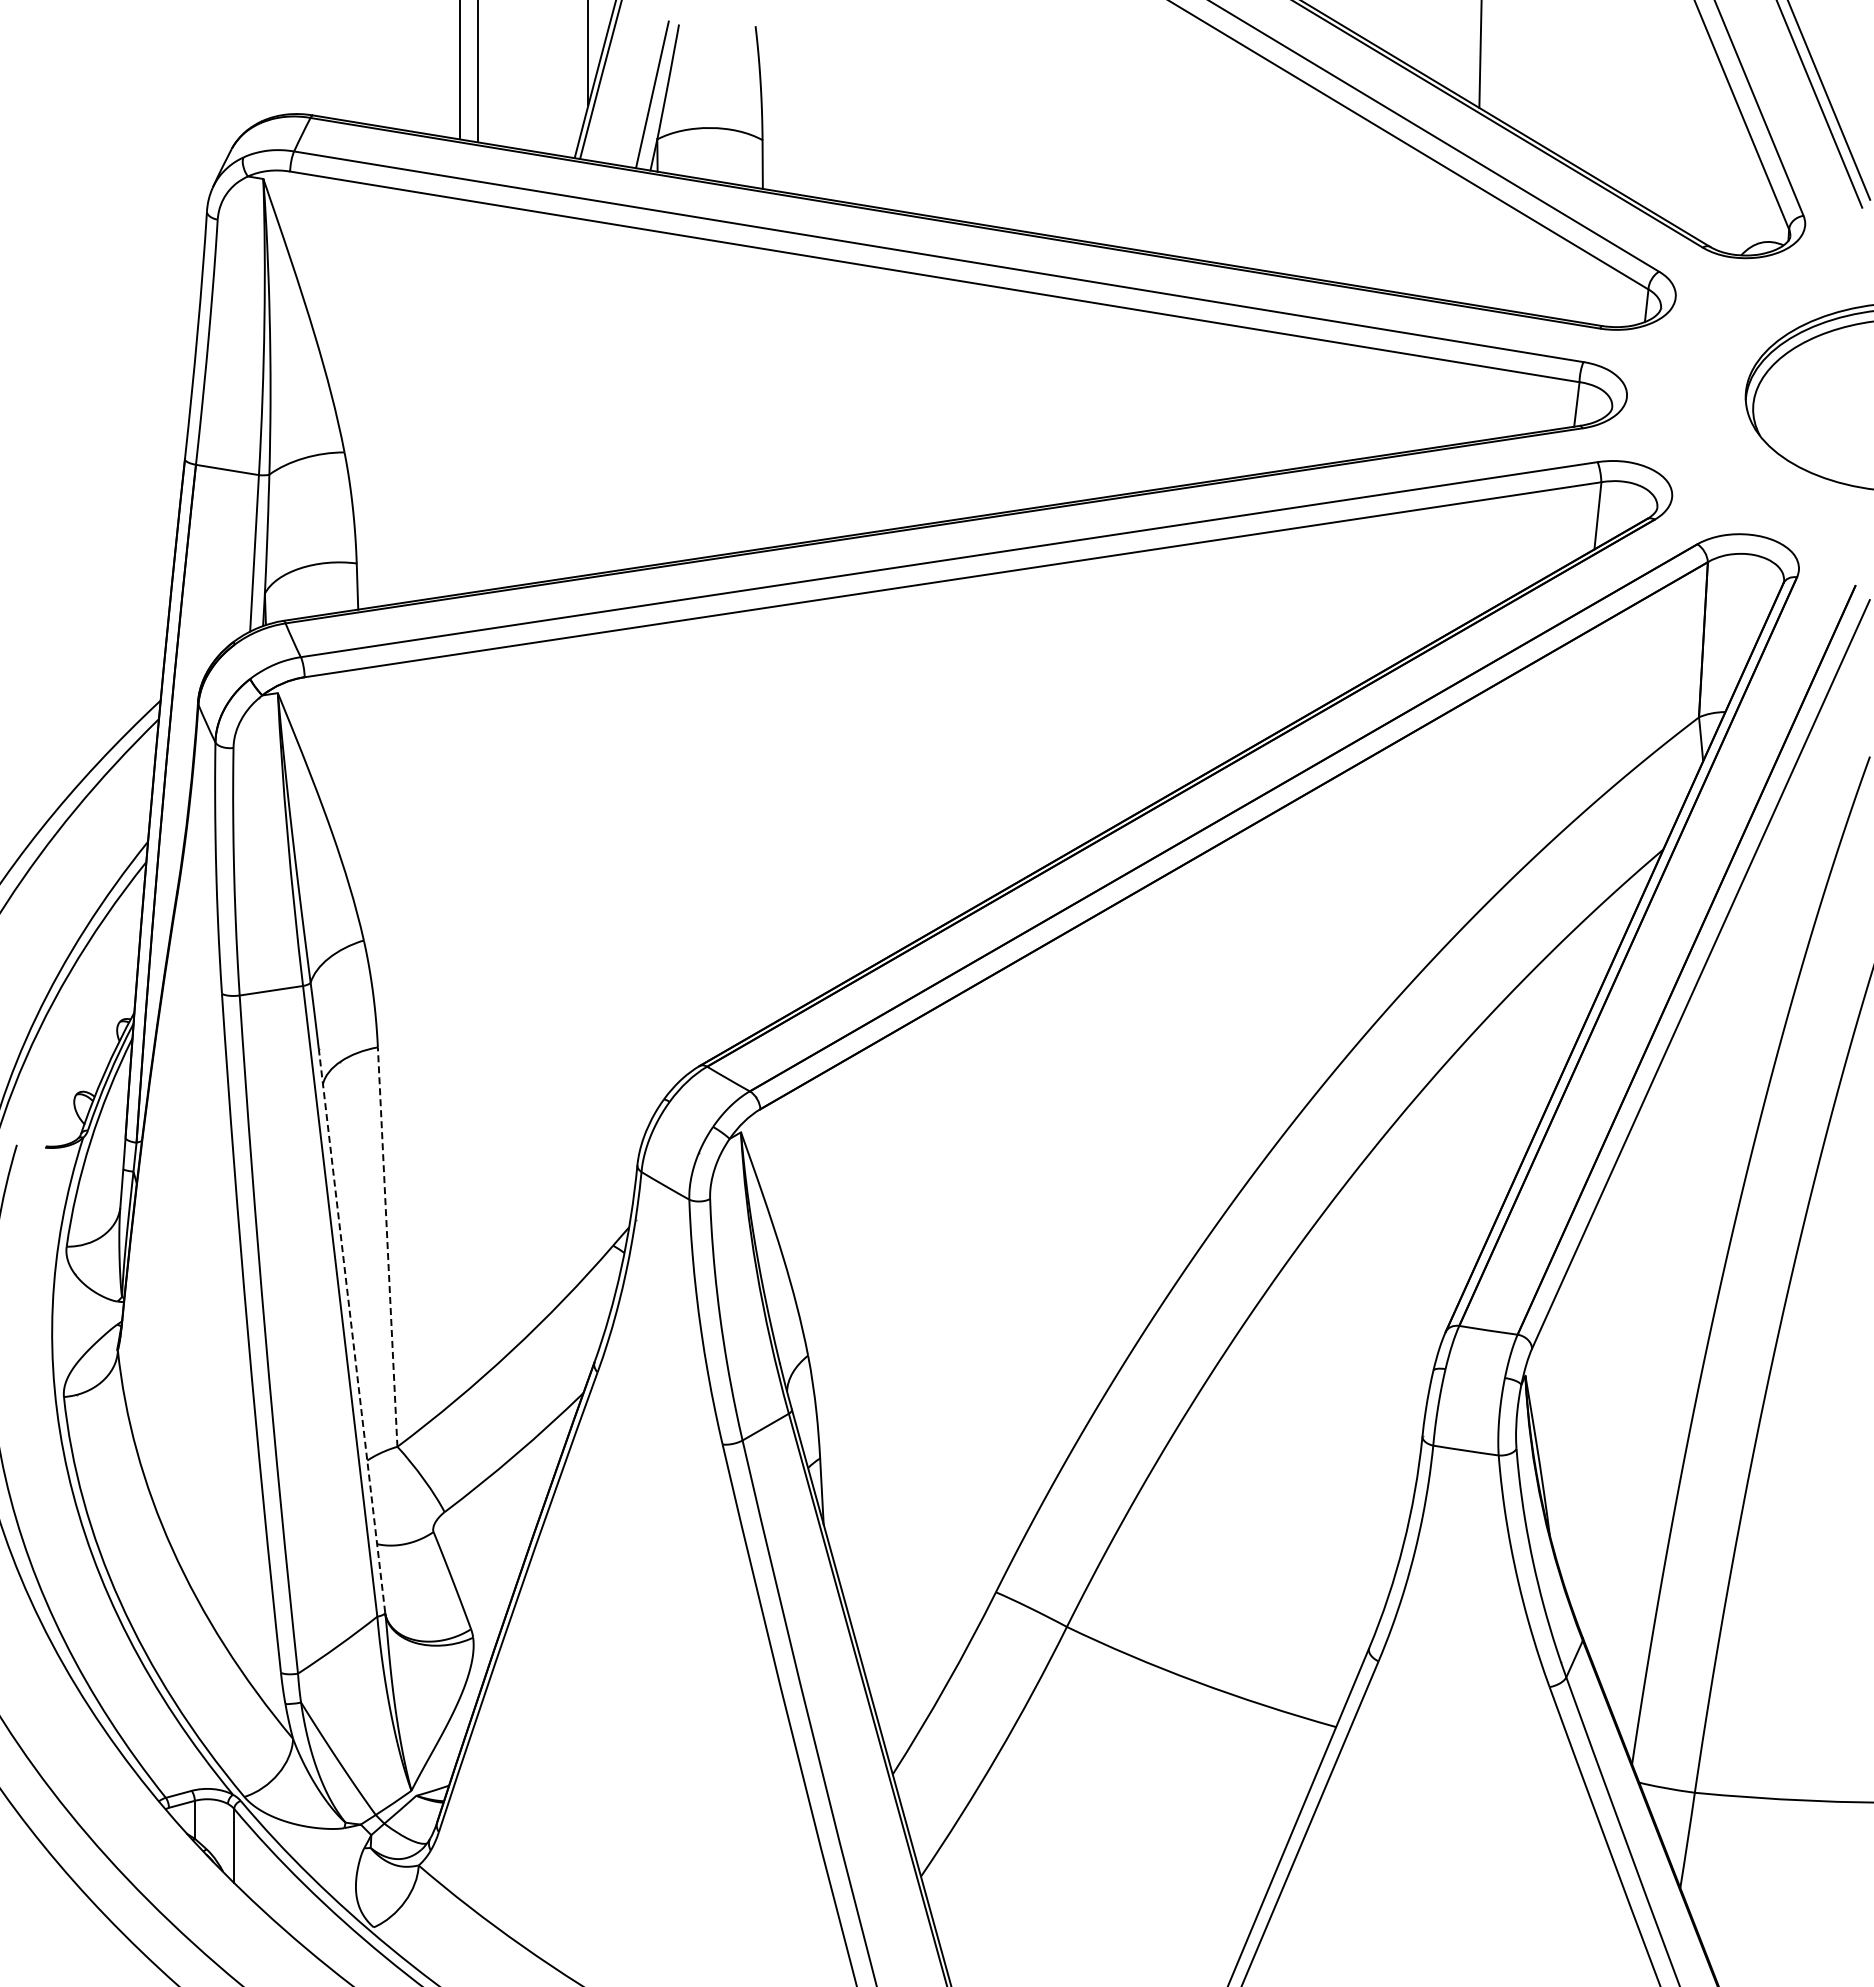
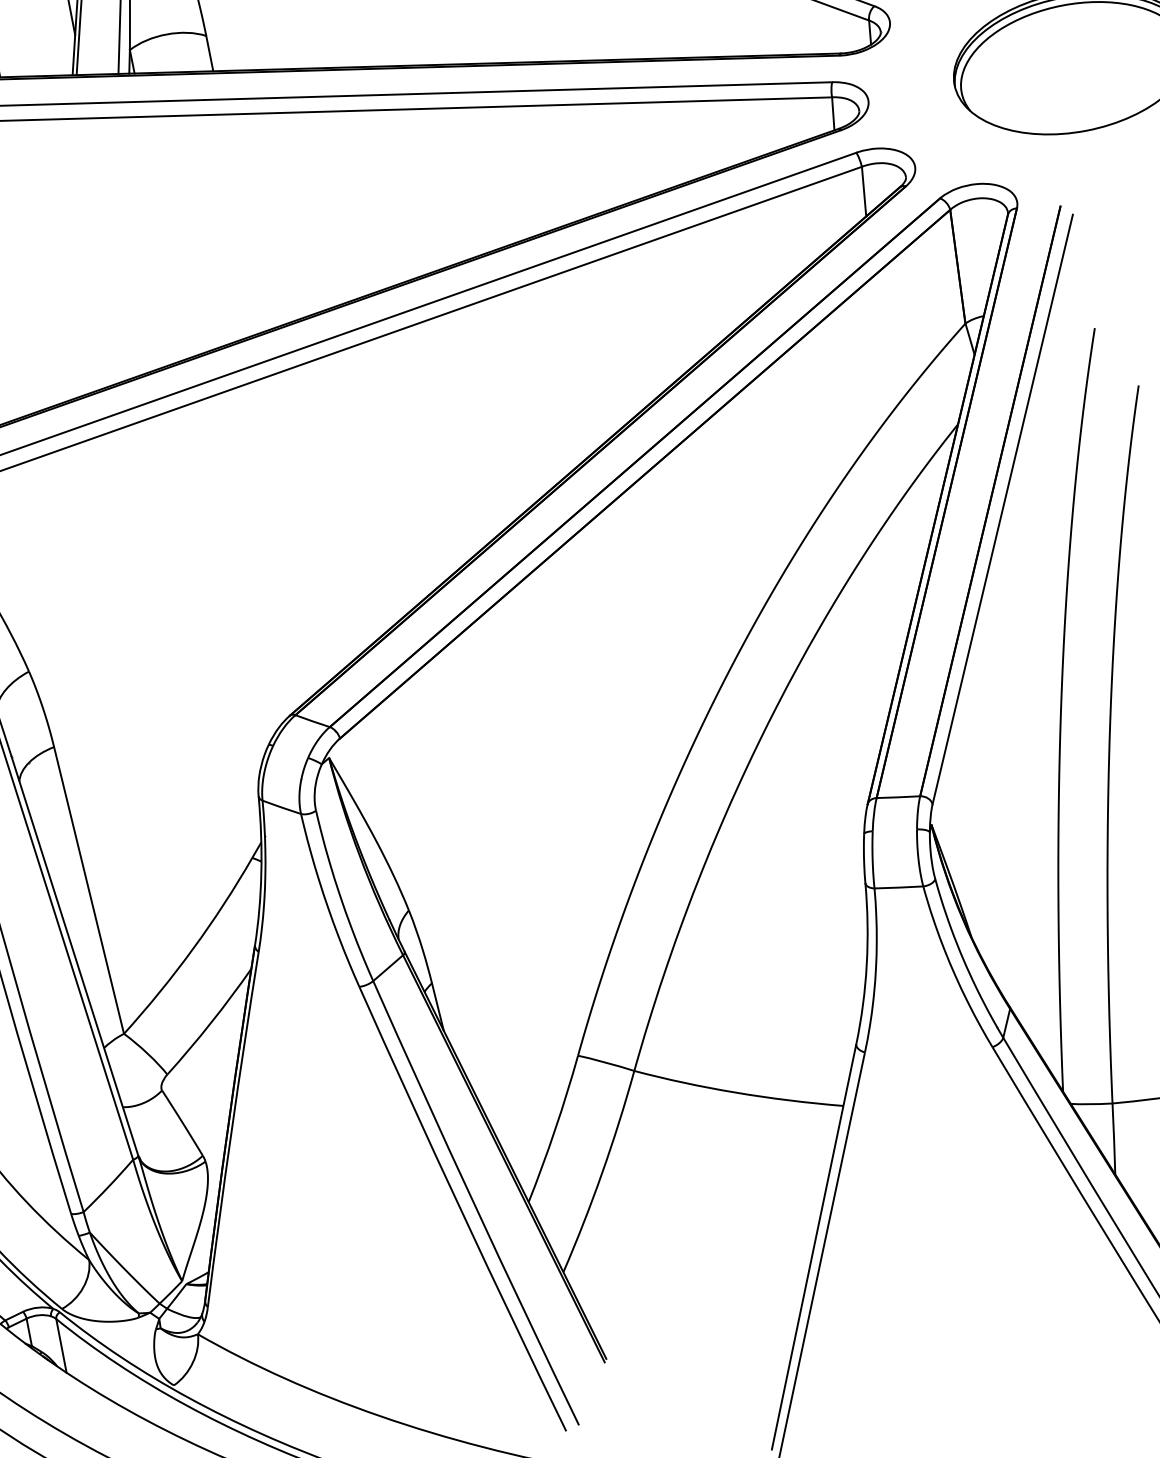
line: (387, 1247) -> (89, 890), dashed -> solid
line: (352, 1330) -> (75, 955), dashed -> solid

